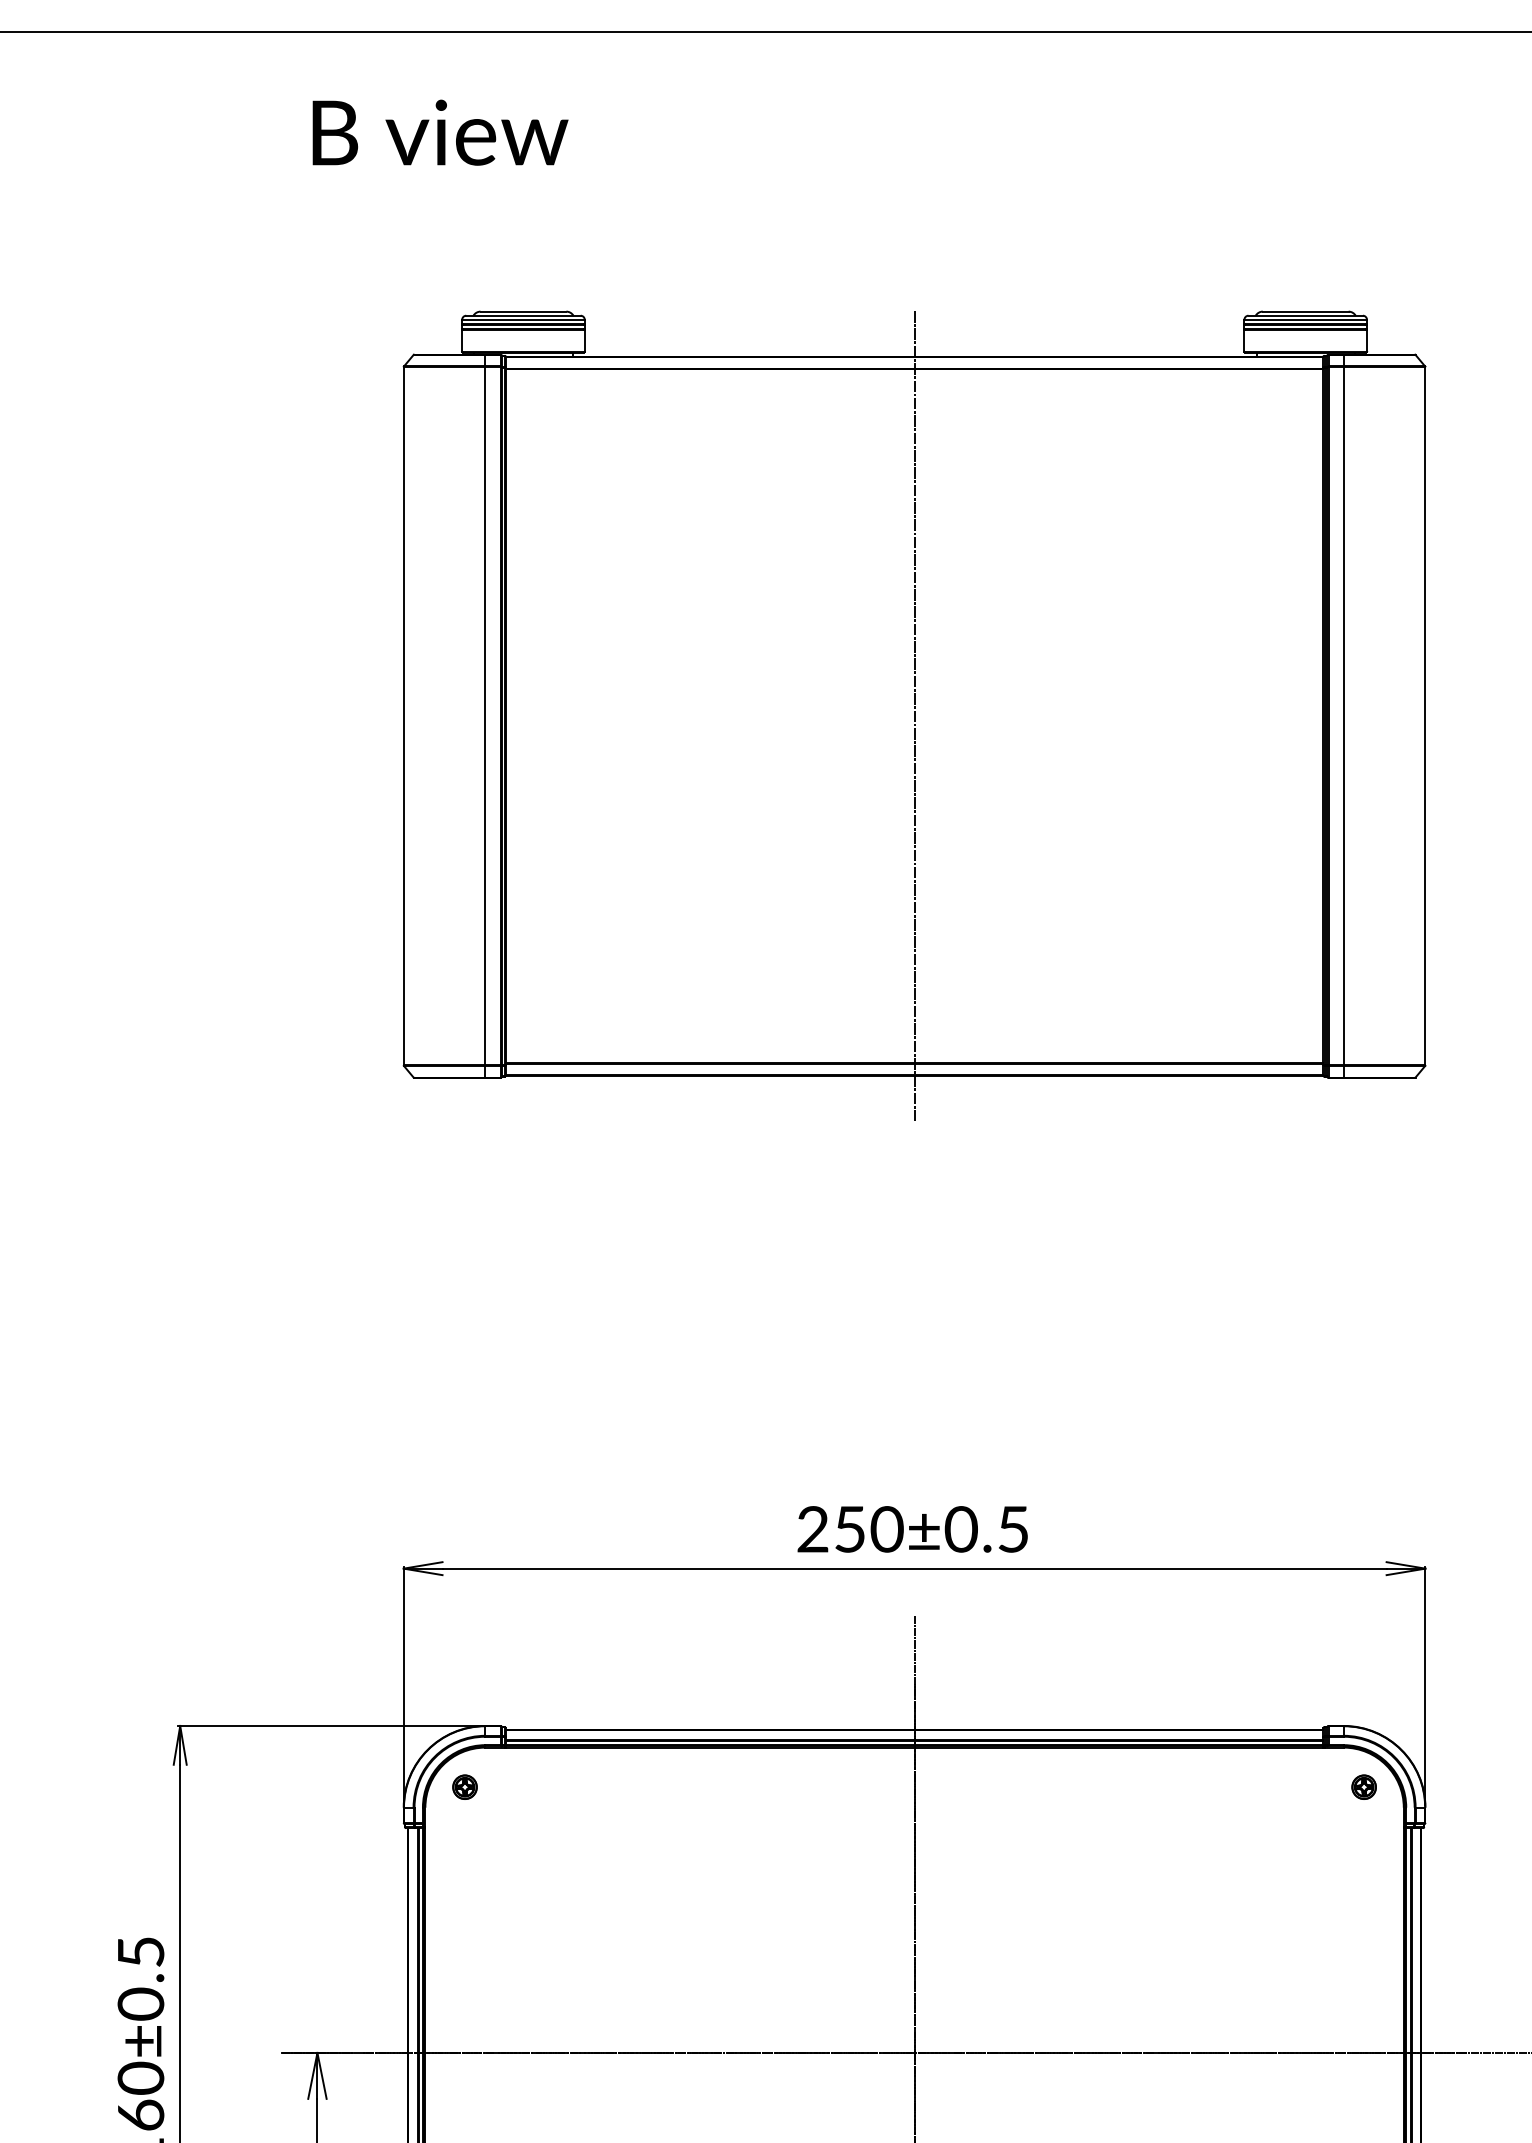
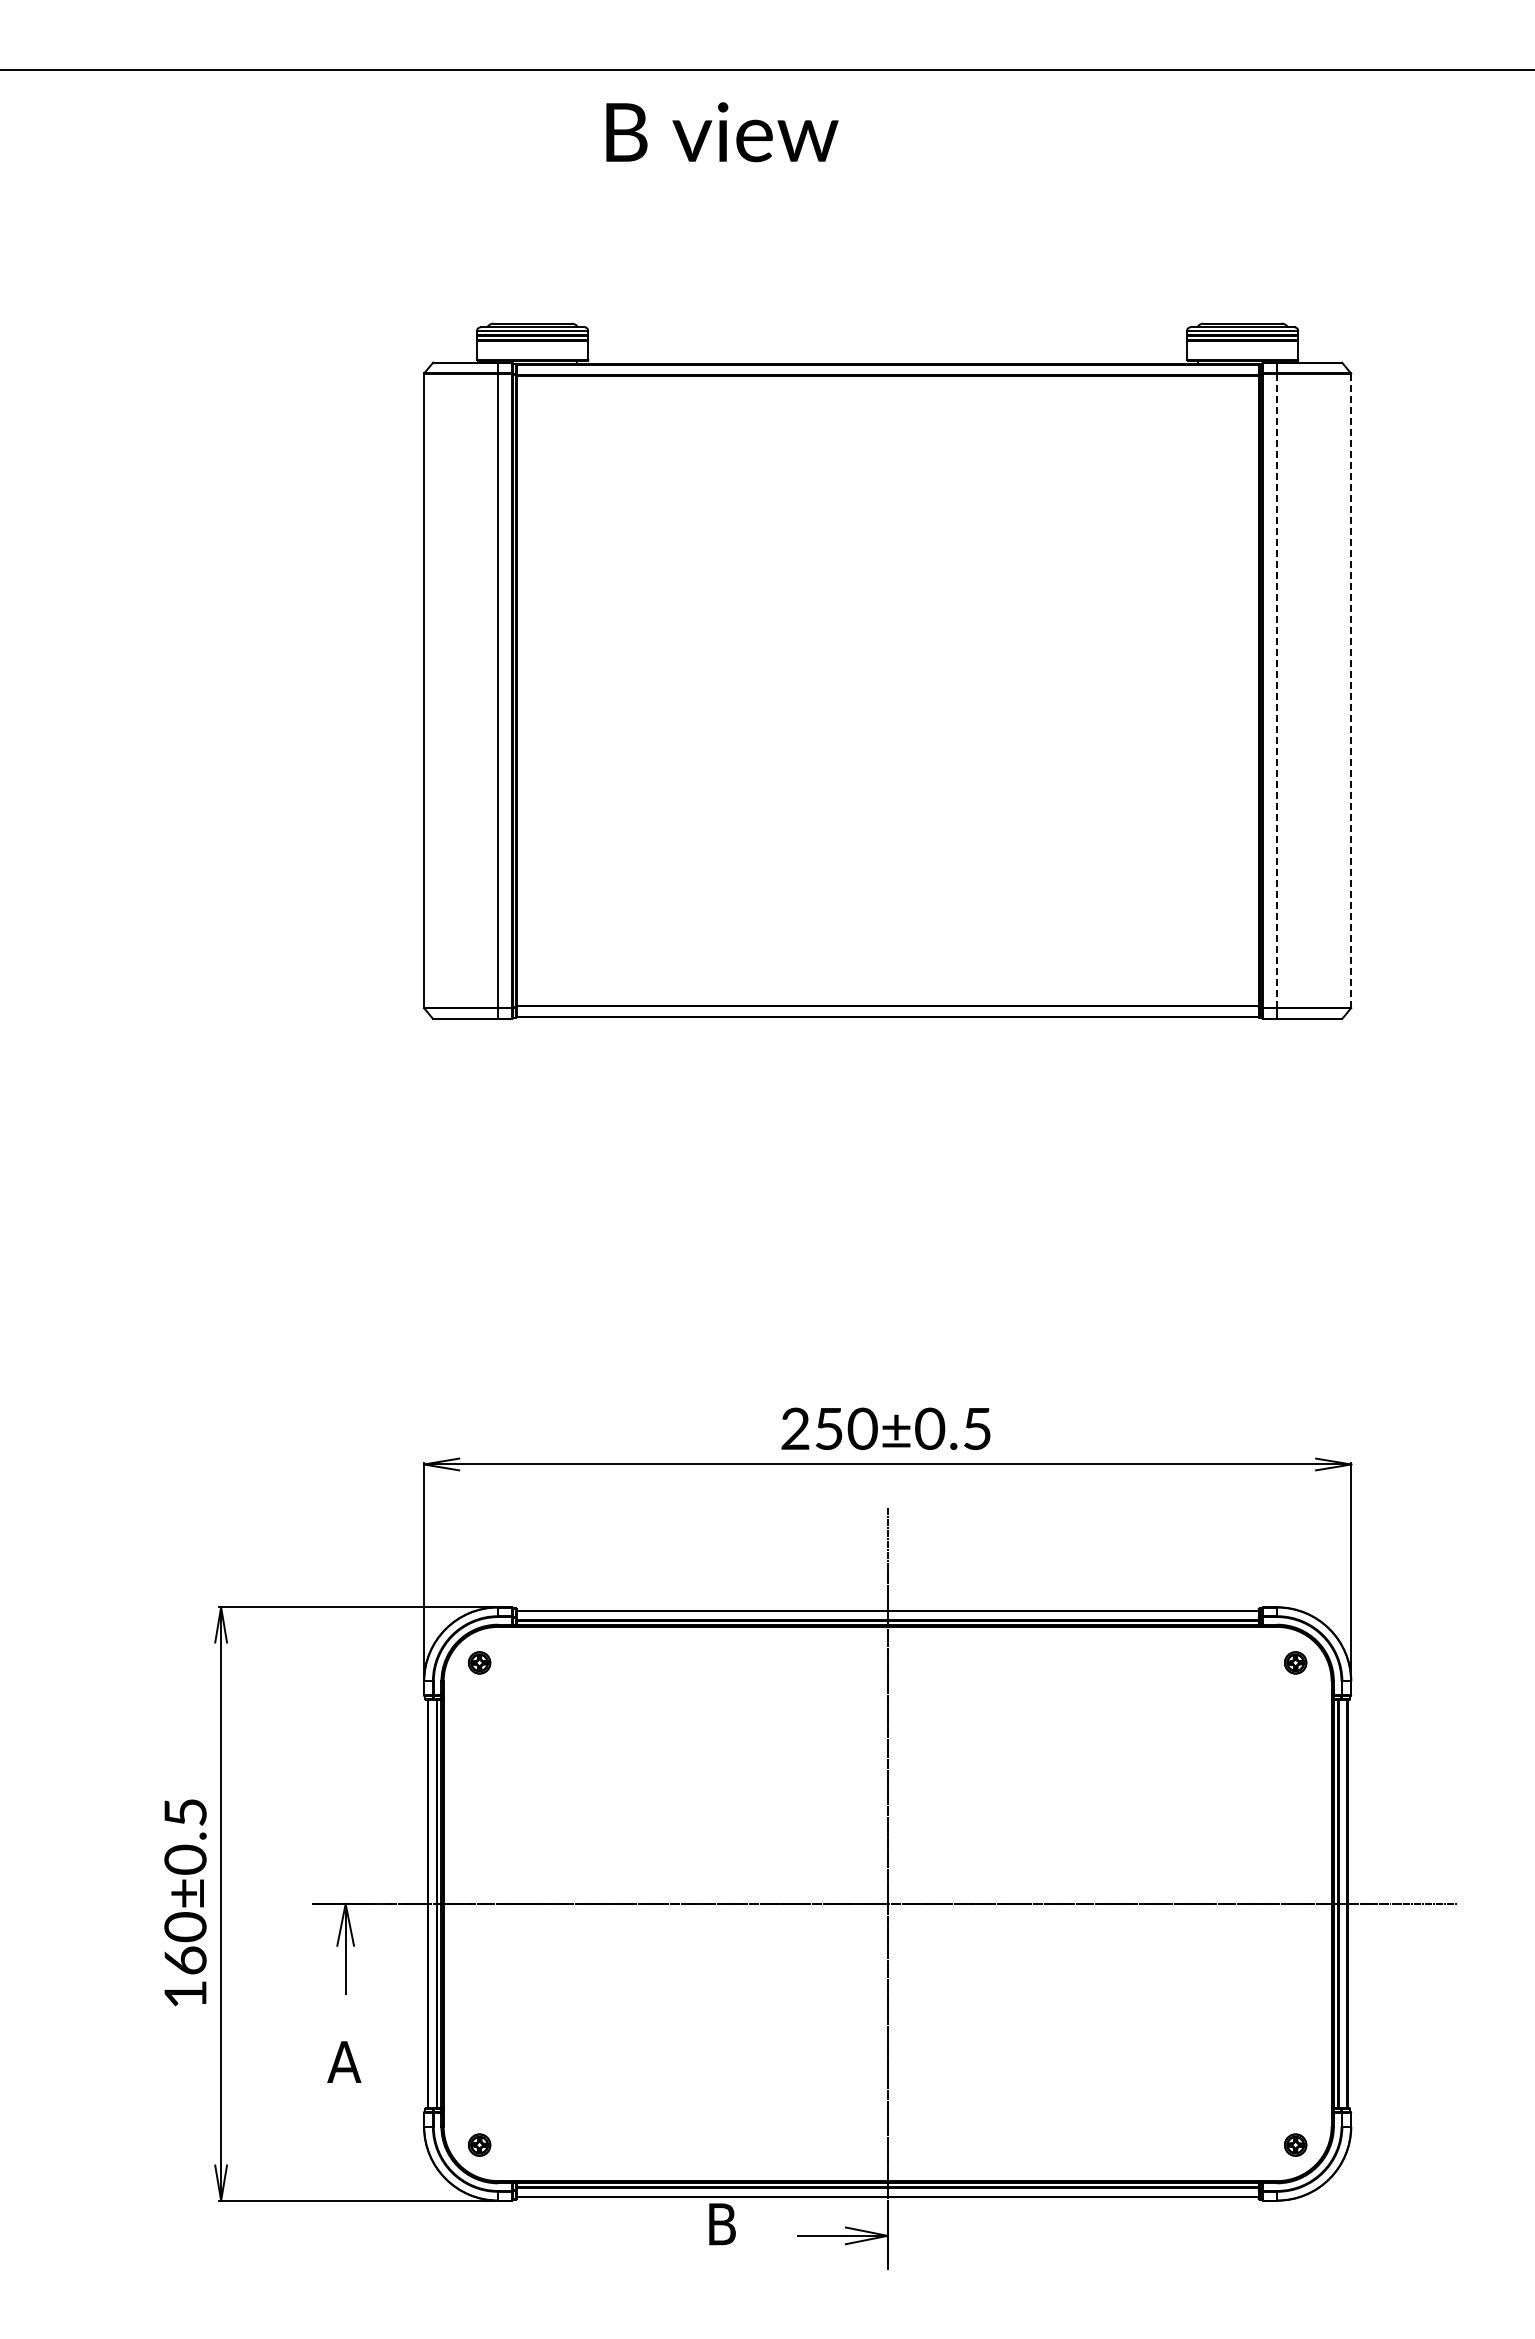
text: (440, 133) -> (722, 132), moved
line: (914, 715) -> (887, 690), removed
line: (1344, 715) -> (1277, 690), solid -> dashed
line: (1425, 715) -> (1351, 690), solid -> dashed

